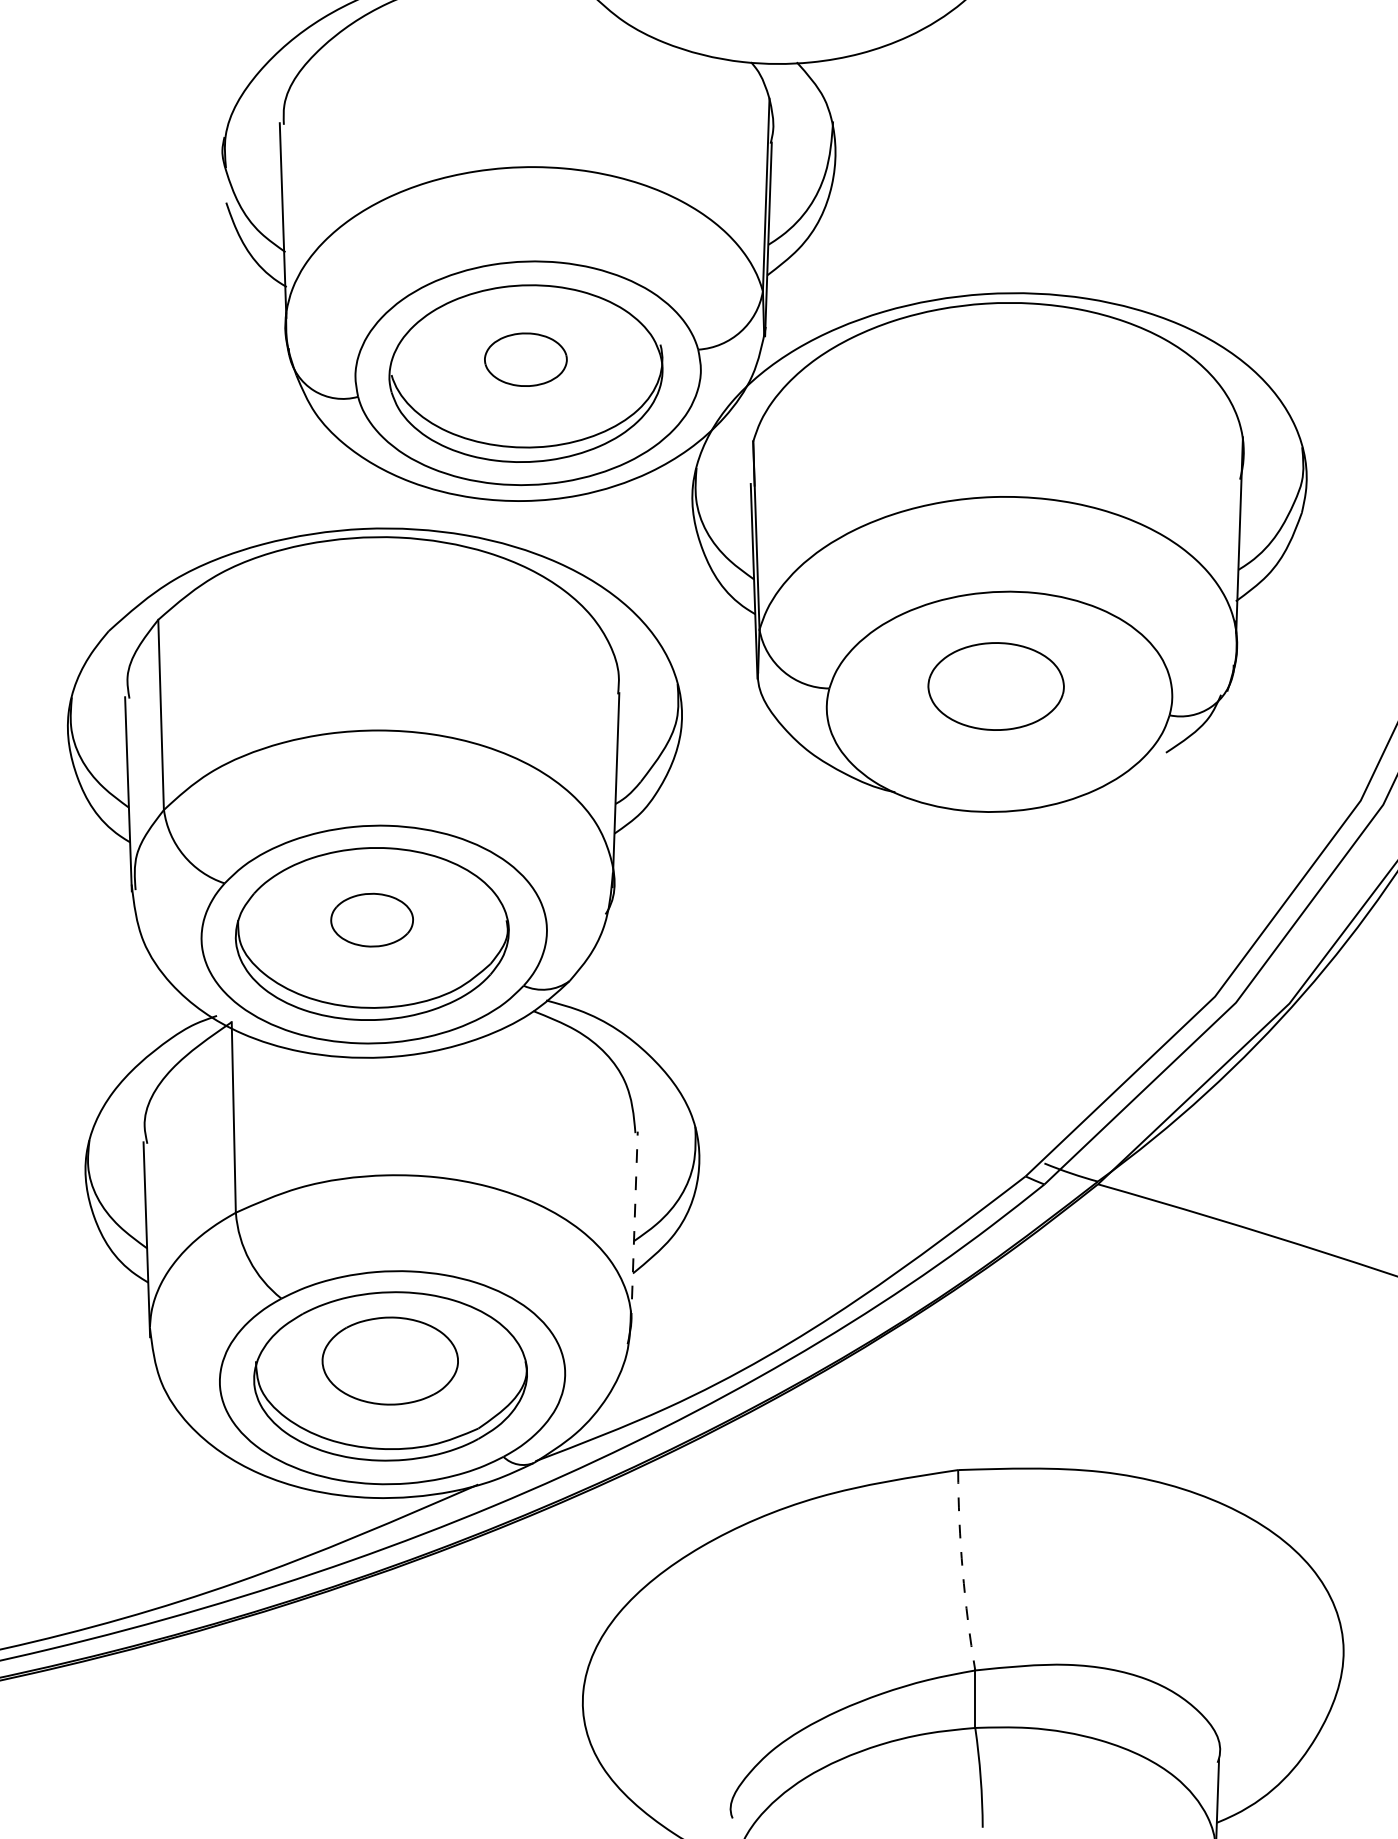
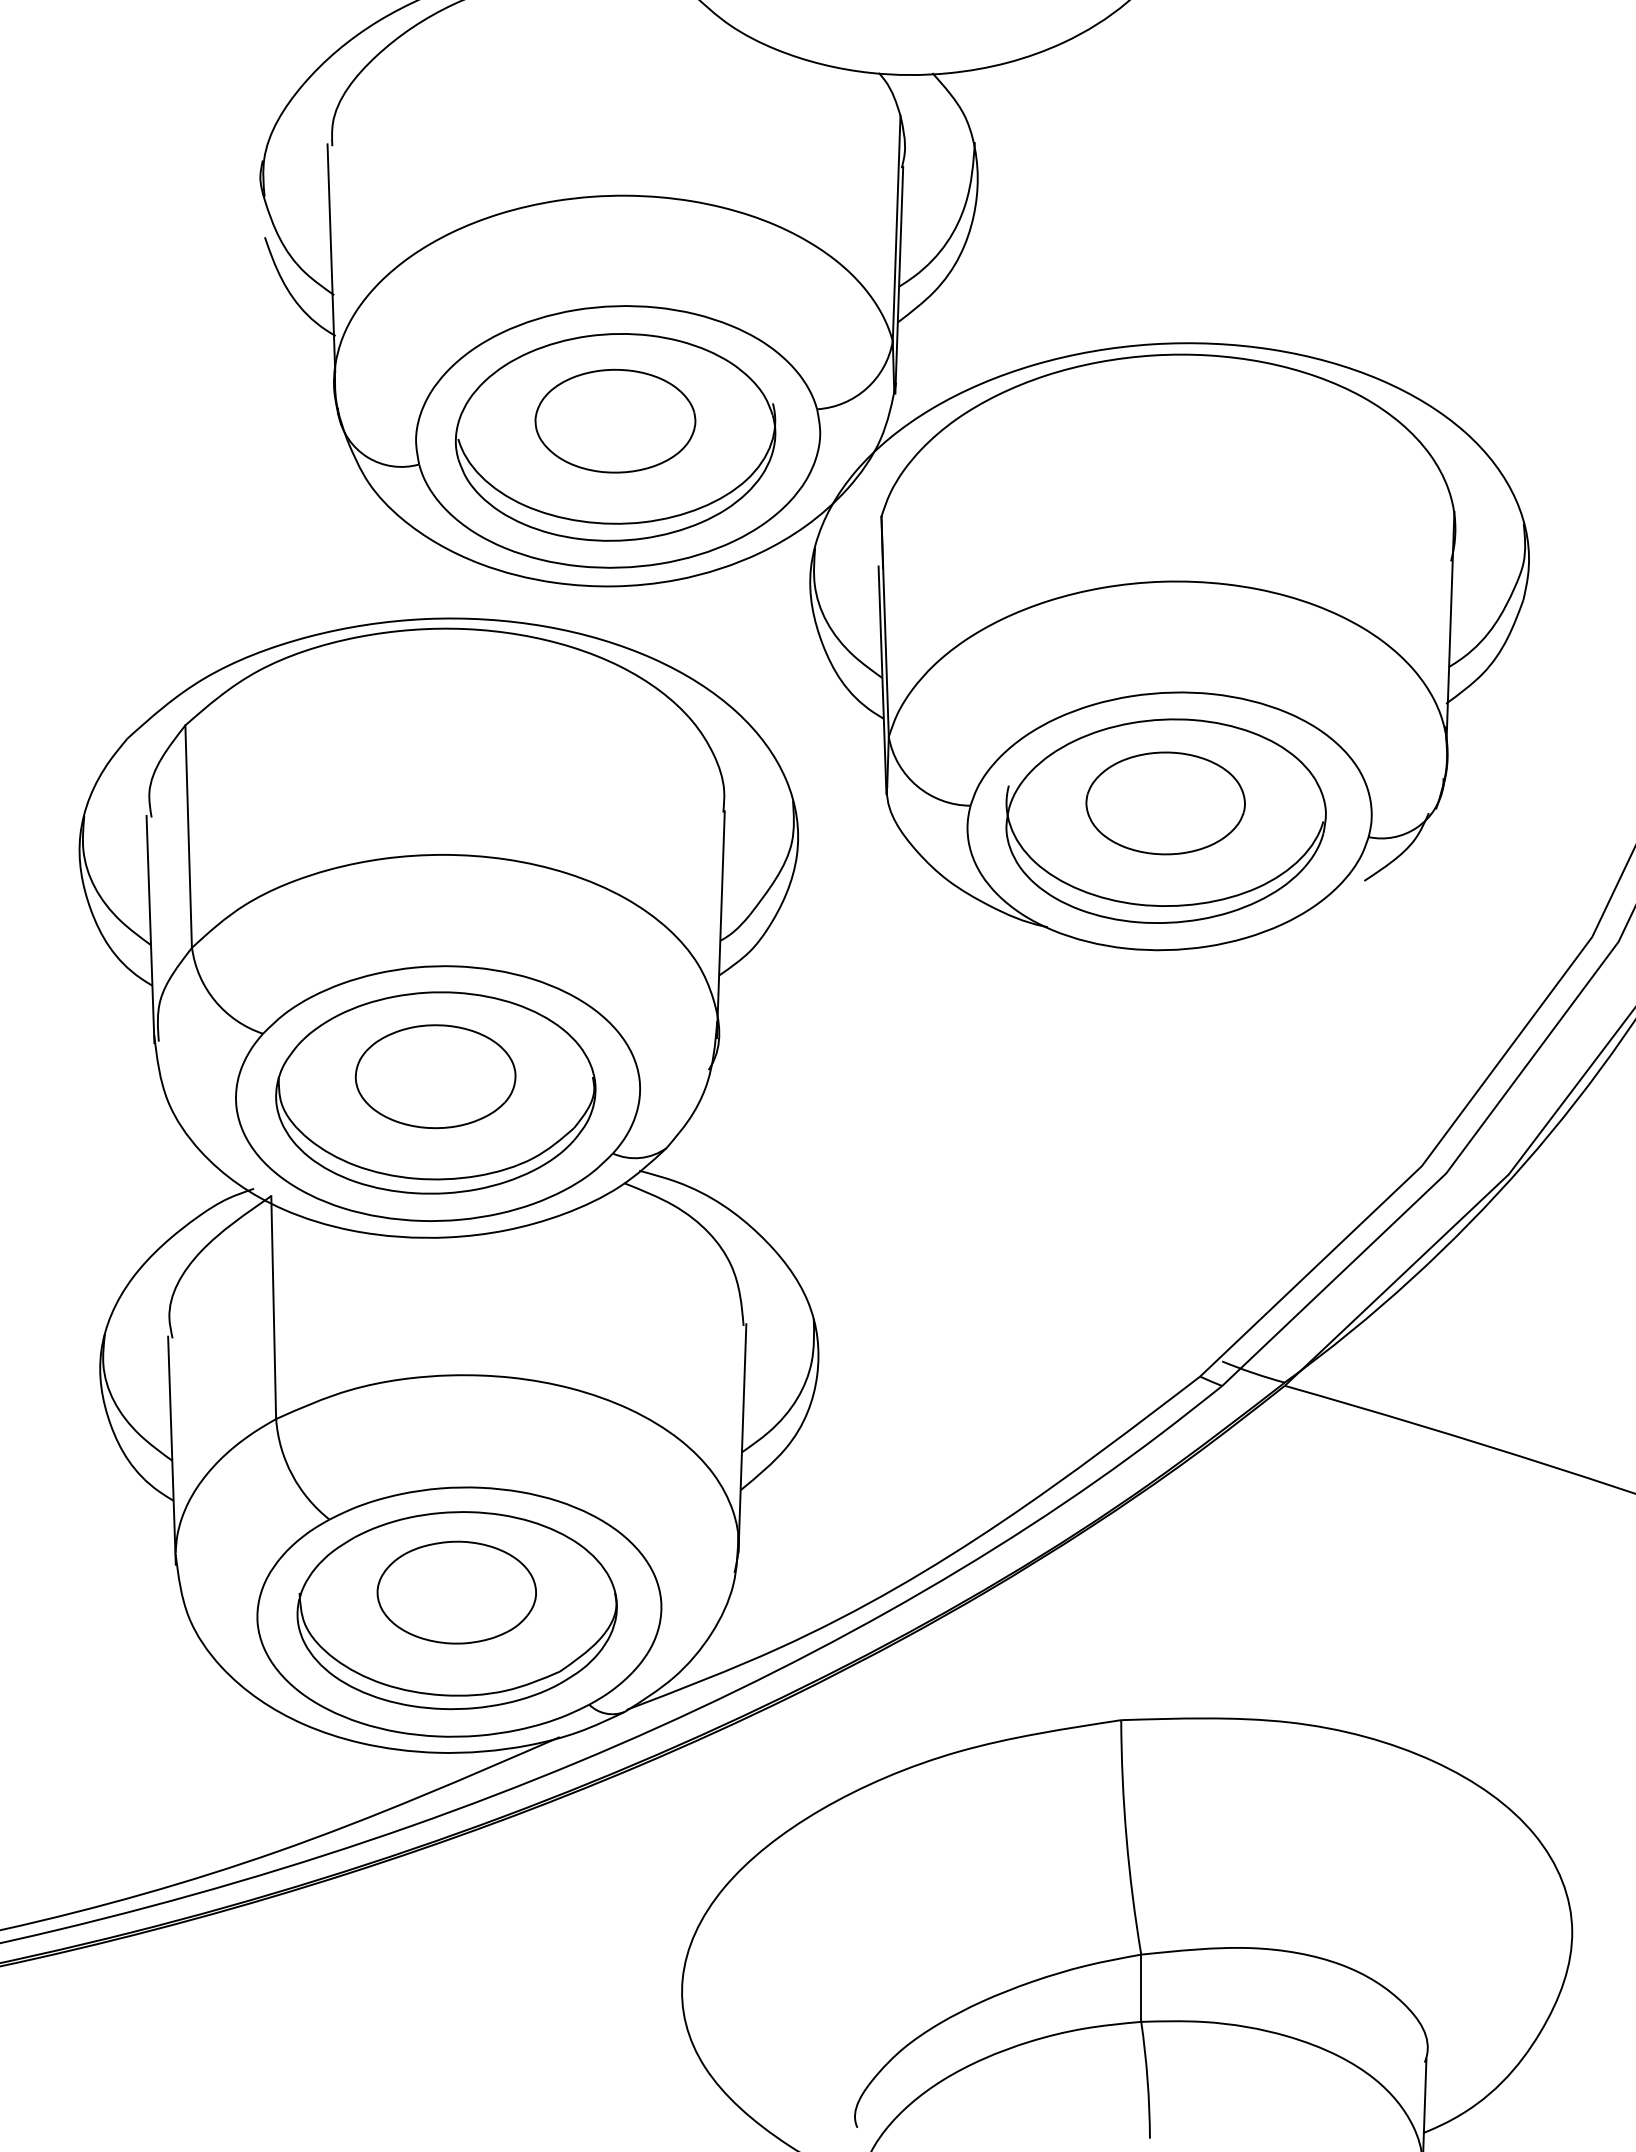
part: (525, 359) -> (615, 420), size x1.67
part: (996, 701) -> (1165, 820), added
part: (372, 919) -> (435, 1076), size x1.67
line: (634, 1228) -> (742, 1437), dashed -> solid
arc: (962, 1570) -> (1126, 1837), dashed -> solid

